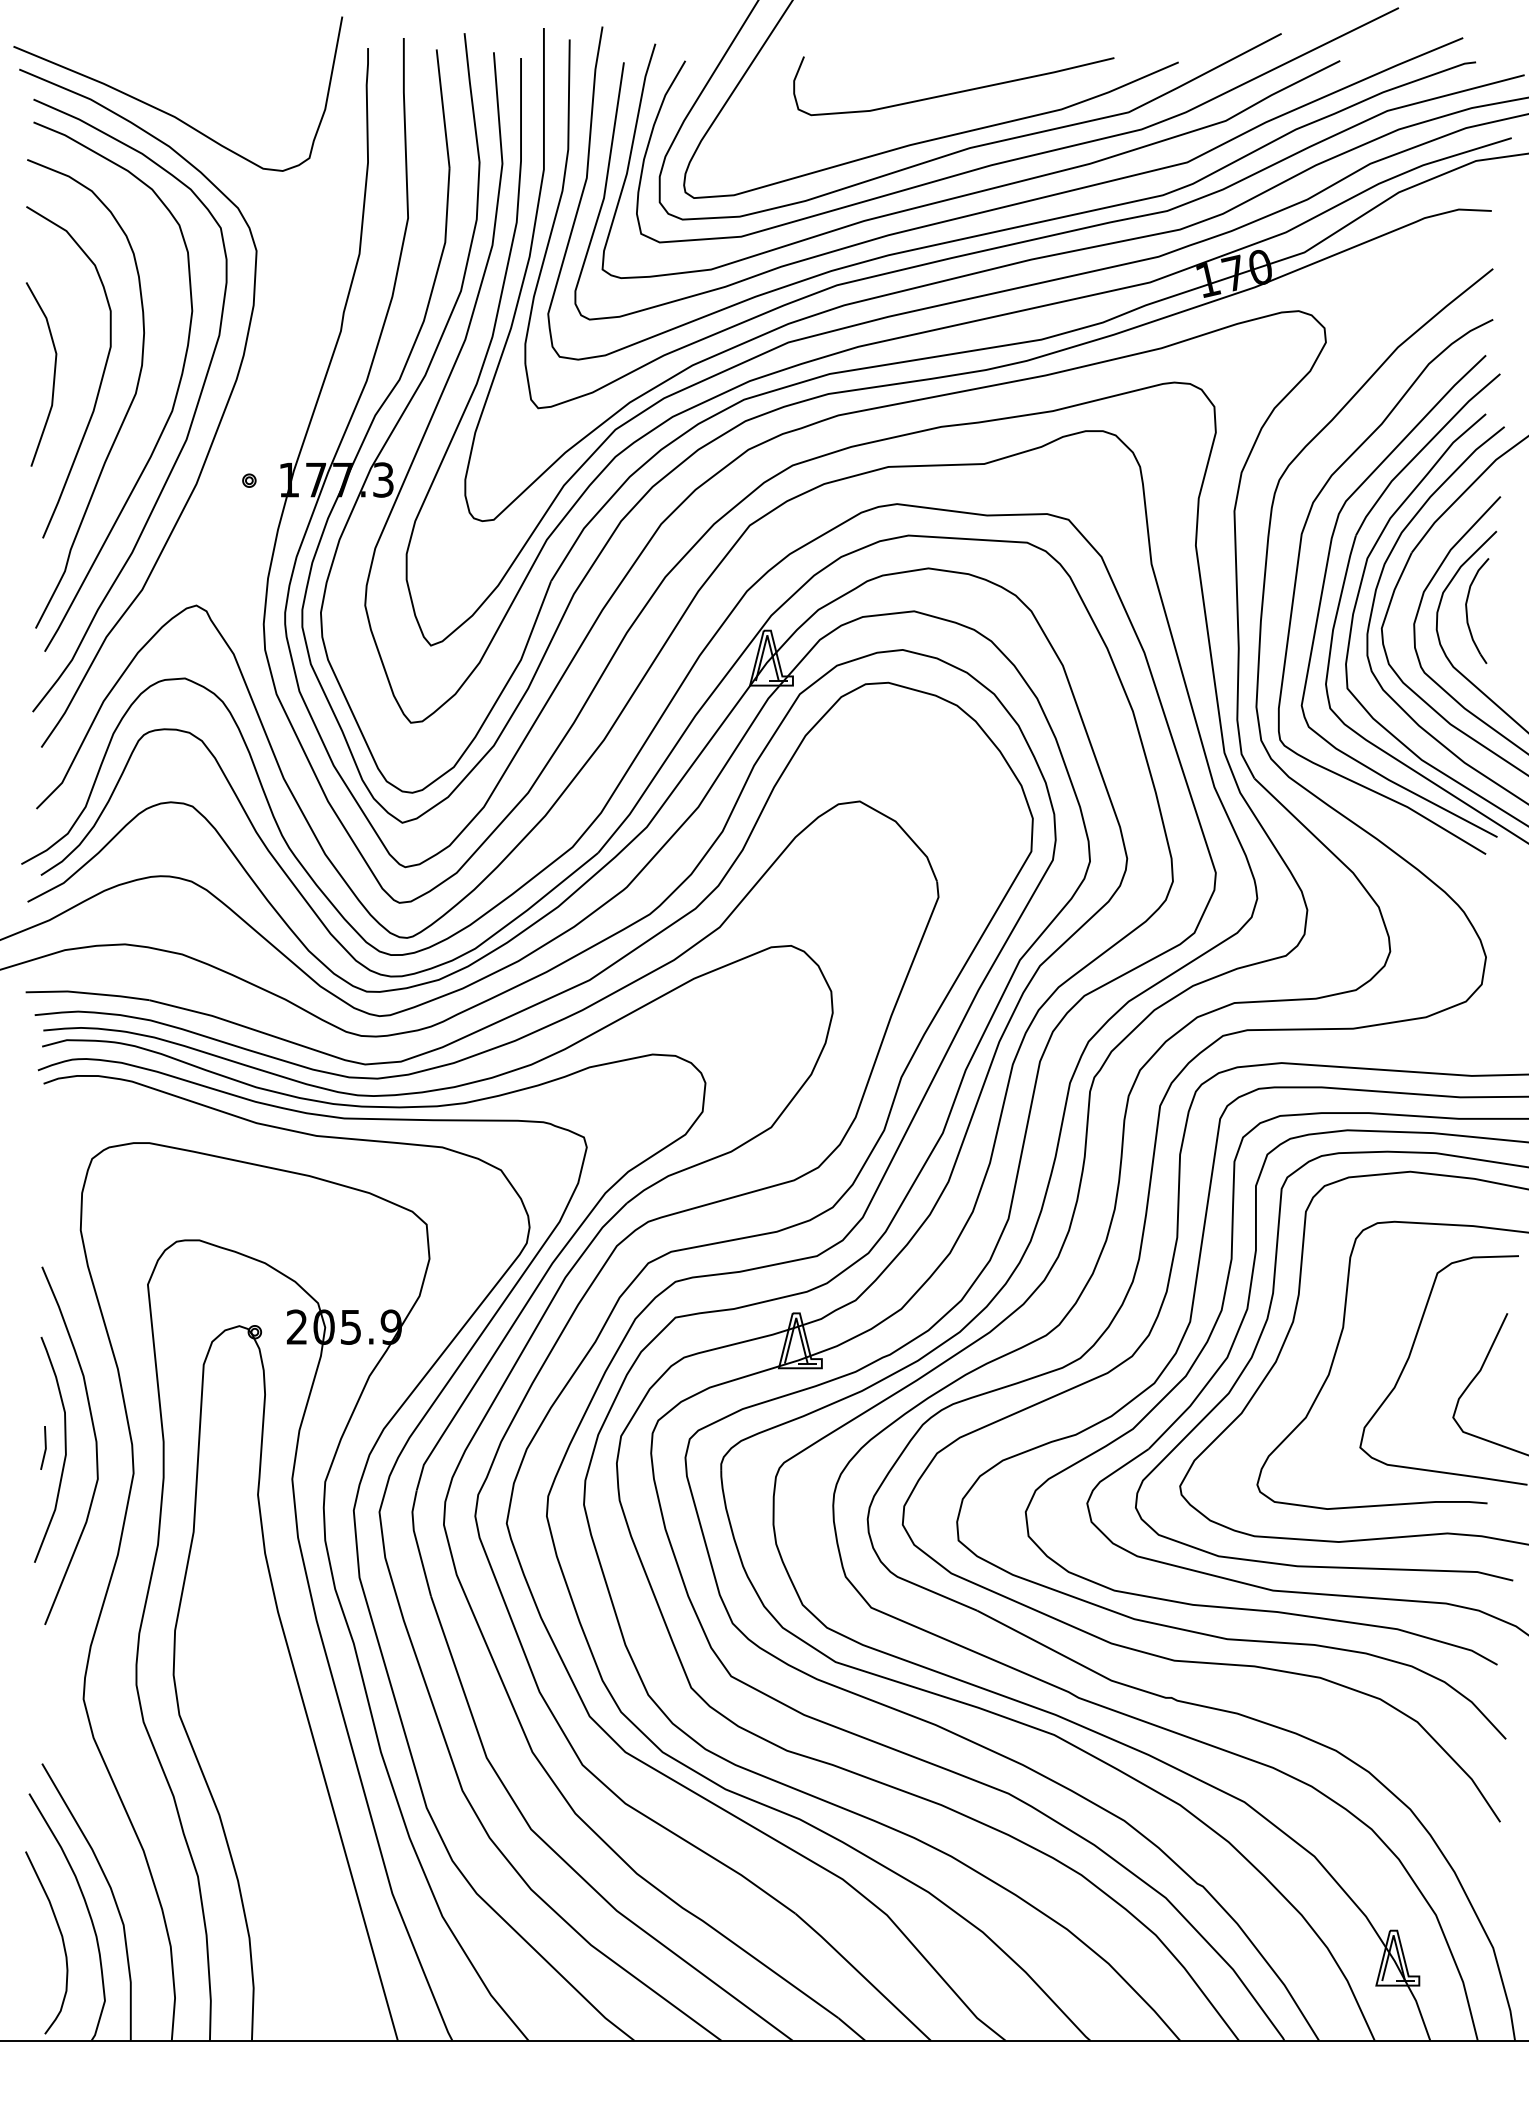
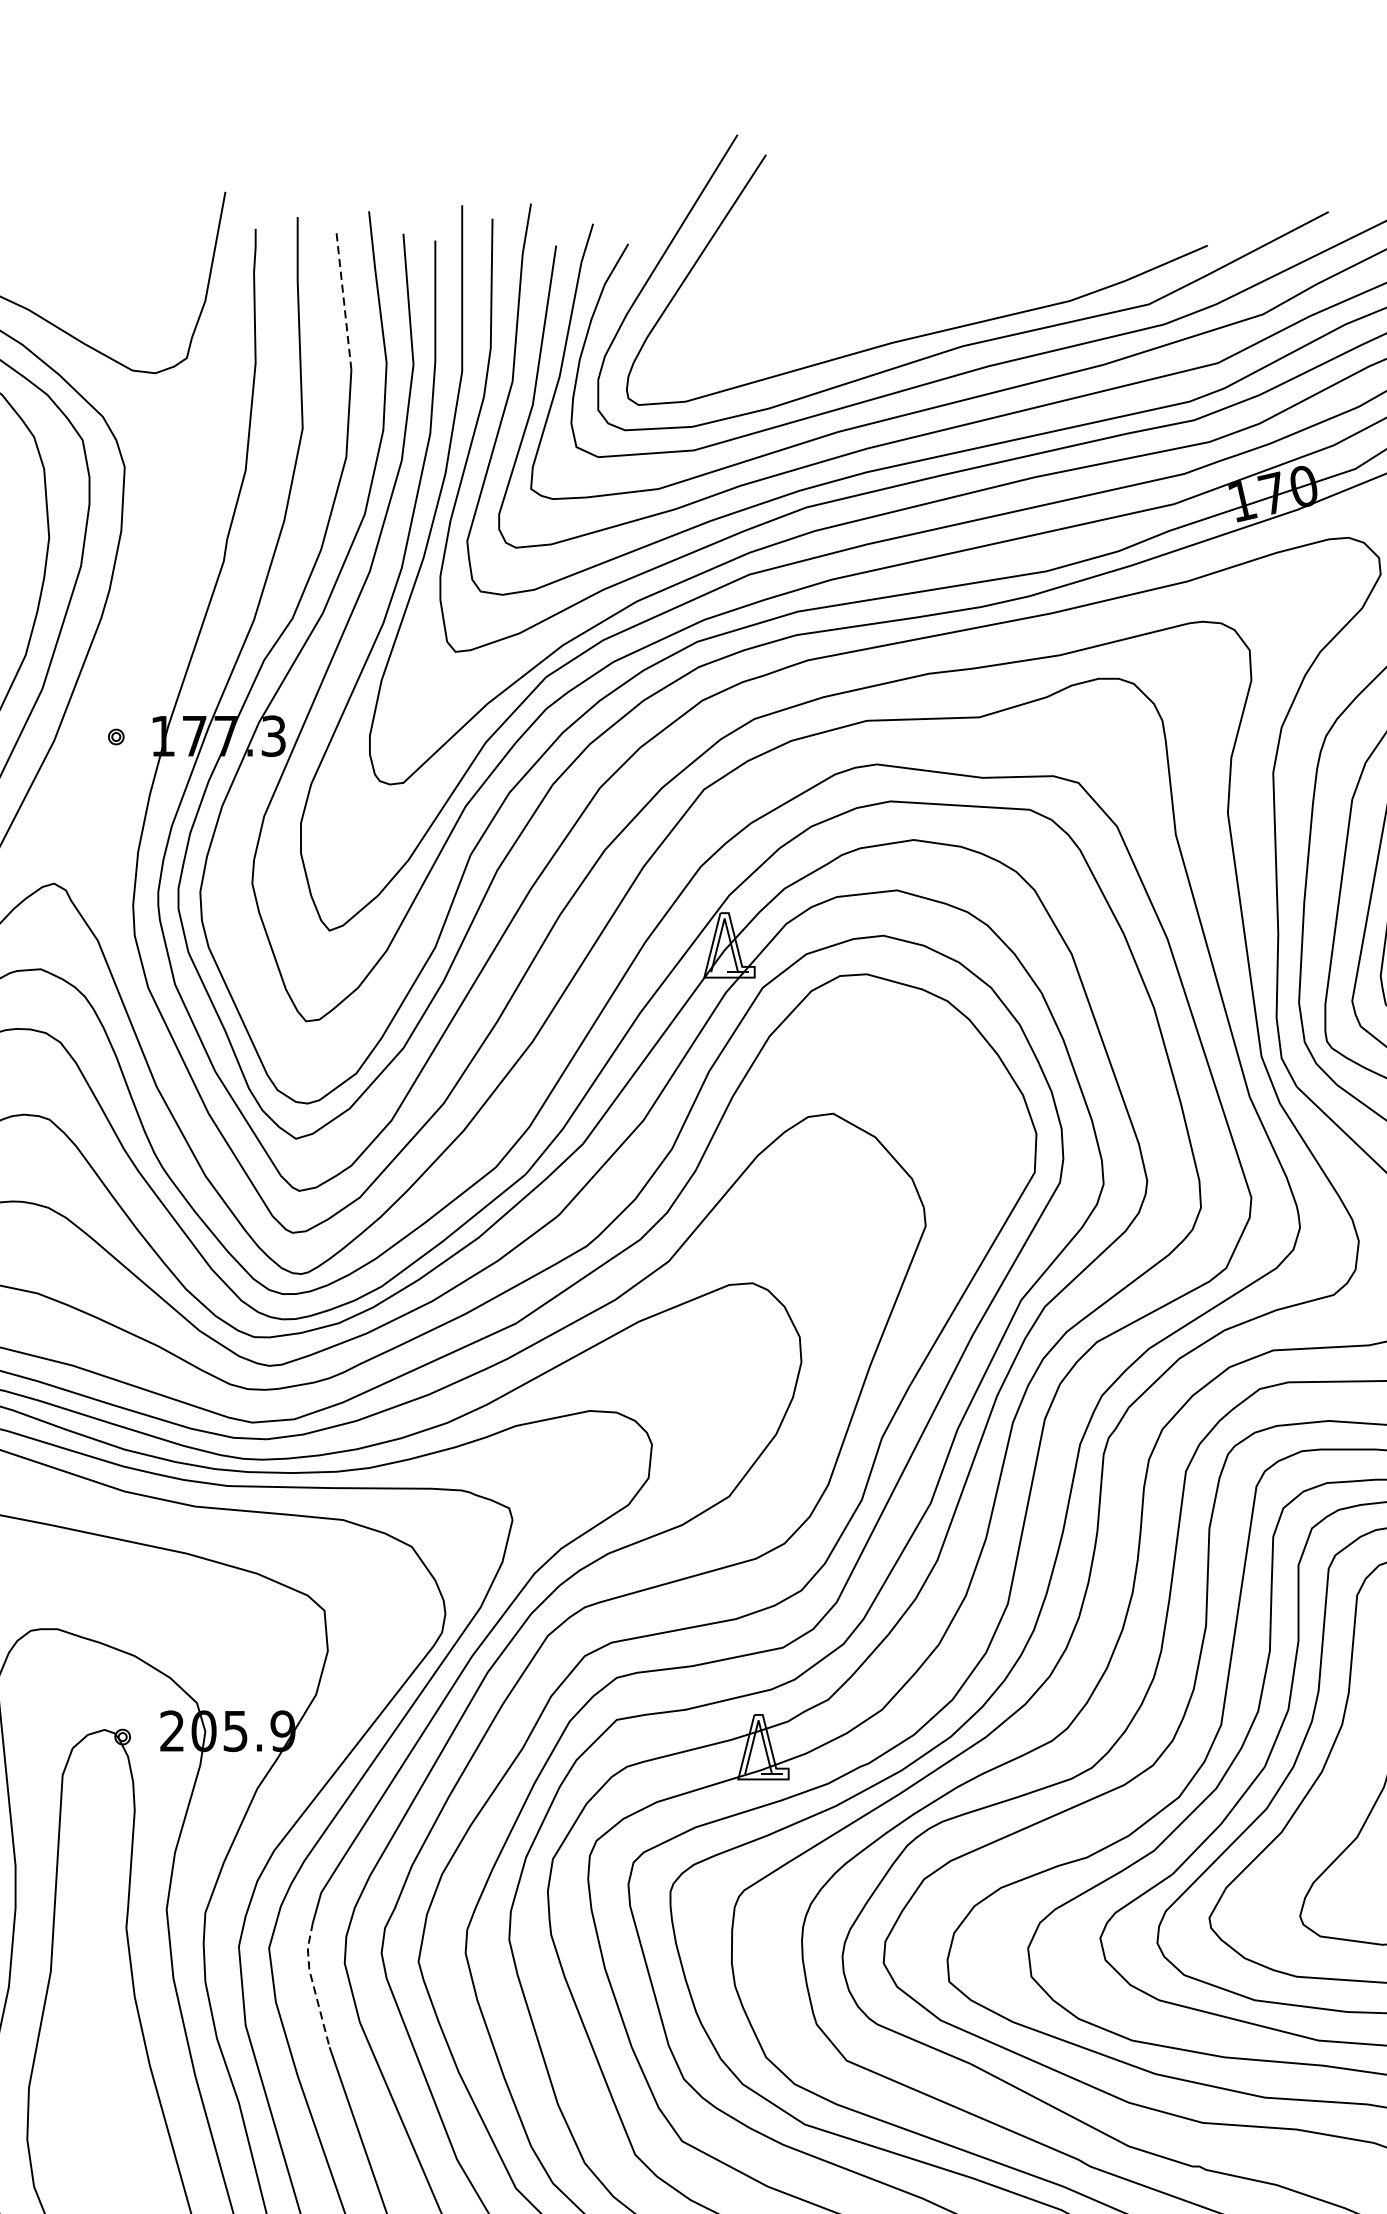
curve: (956, 91) -> (946, 279), removed
line: (443, 108) -> (344, 299), solid -> dashed
line: (417, 1543) -> (313, 1985), solid -> dashed

